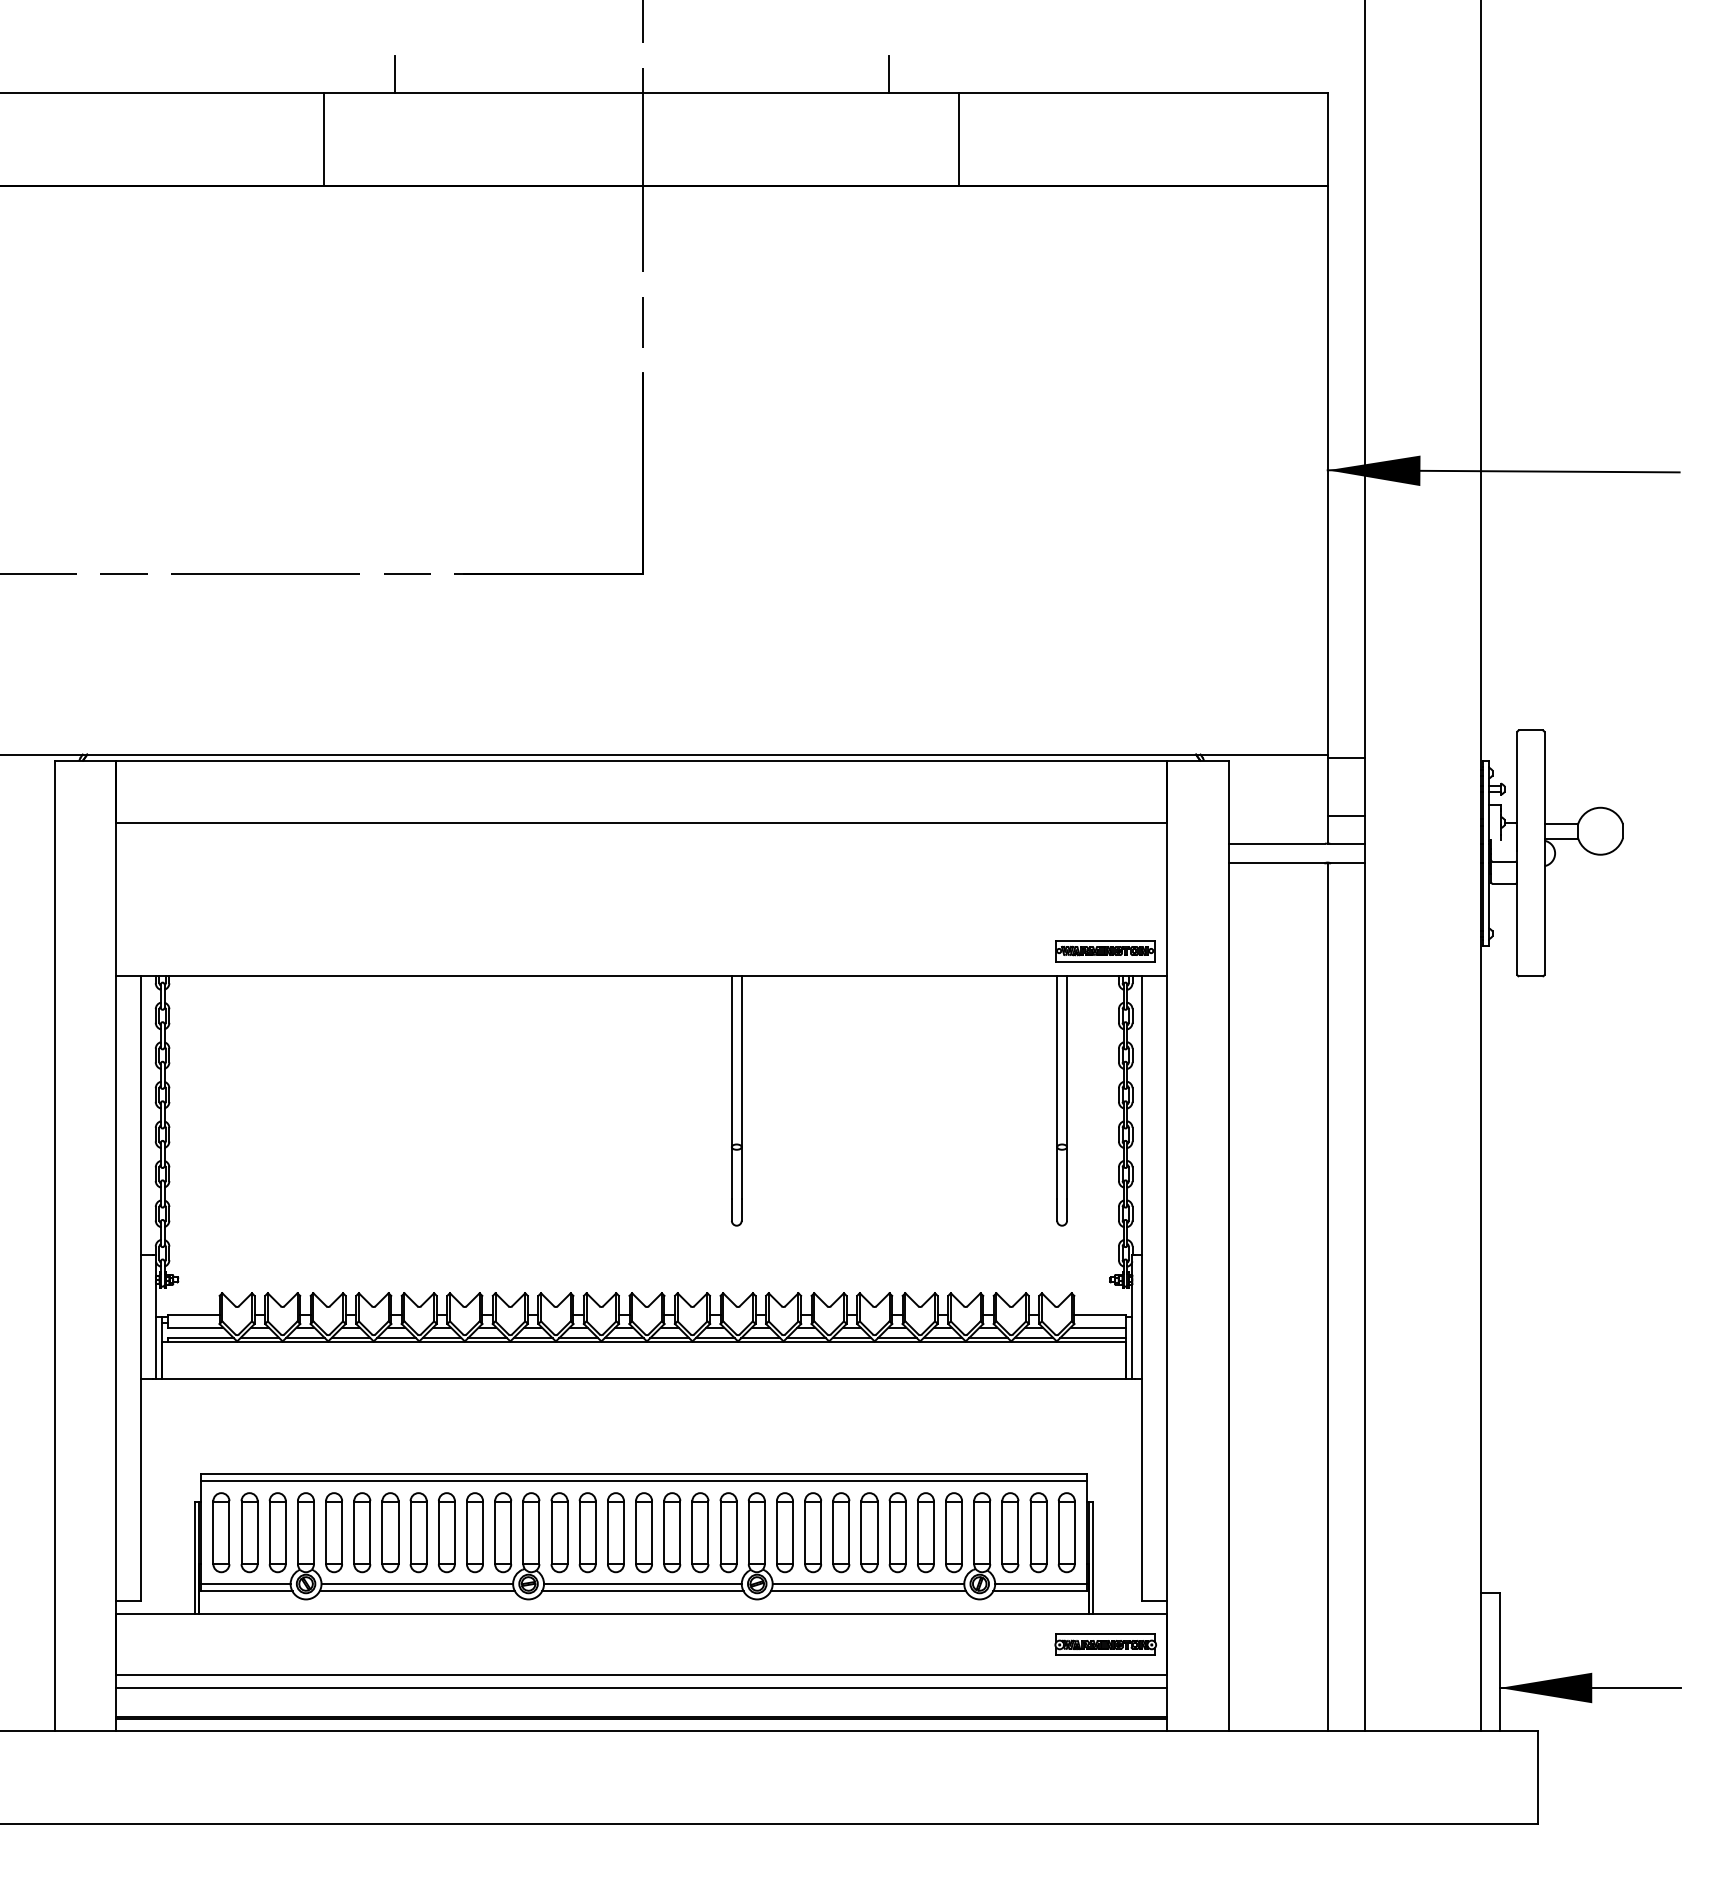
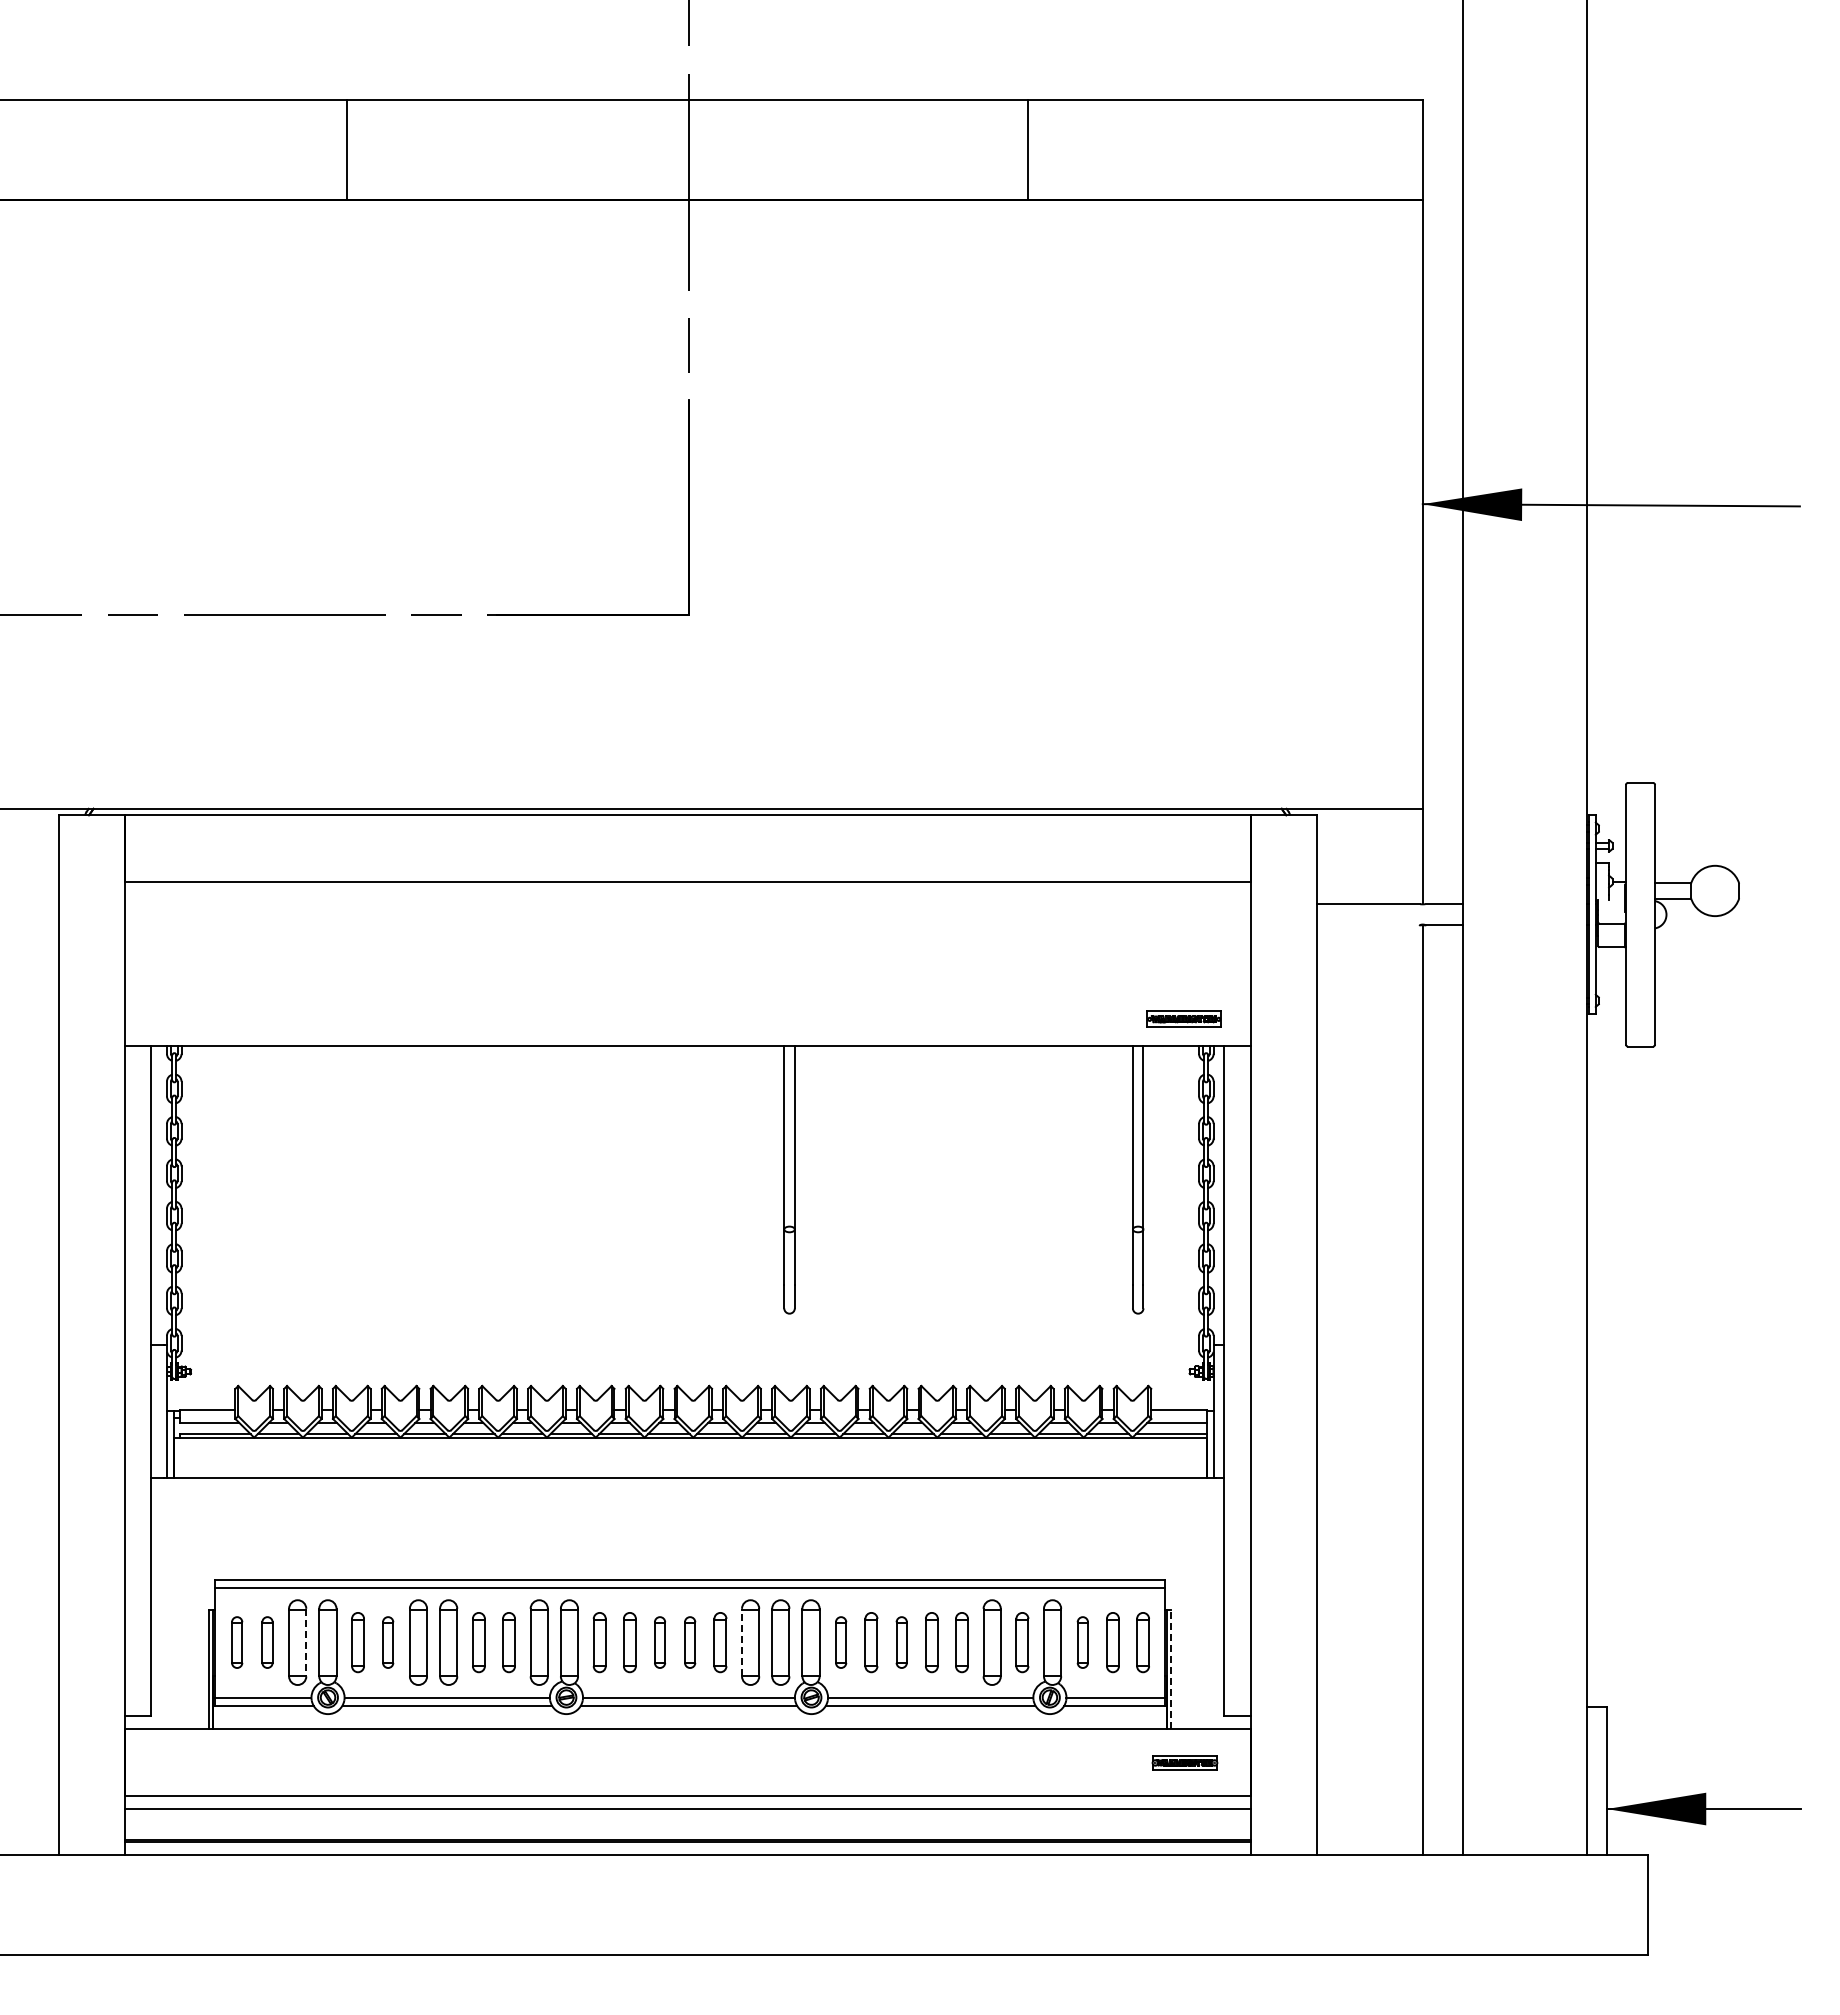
line: (394, 74) -> (422, 80), removed
line: (888, 74) -> (952, 80), removed
line: (1346, 758) -> (1442, 812), removed
line: (1346, 815) -> (1442, 874), removed
line: (1277, 863) -> (1368, 925), removed
part: (1104, 951) -> (1183, 1019), size x0.7
part: (220, 1532) -> (236, 1642), size x0.6
part: (249, 1532) -> (267, 1642), size x0.6
line: (285, 1532) -> (306, 1642), solid -> dashed
part: (333, 1532) -> (357, 1642), size x0.7
part: (361, 1532) -> (387, 1642), size x0.6
part: (446, 1532) -> (478, 1642), size x0.7
part: (474, 1532) -> (508, 1642), size x0.7
part: (559, 1532) -> (599, 1642), size x0.7
part: (587, 1532) -> (629, 1642), size x0.7
part: (615, 1532) -> (659, 1642), size x0.6
part: (643, 1532) -> (689, 1642), size x0.6
part: (672, 1532) -> (720, 1642), size x0.7
line: (692, 1532) -> (742, 1642), solid -> dashed
part: (784, 1532) -> (840, 1642), size x0.6
part: (813, 1532) -> (871, 1642), size x0.7
part: (841, 1532) -> (901, 1642), size x0.6
part: (869, 1532) -> (931, 1642), size x0.7
part: (897, 1532) -> (961, 1642), size x0.7
part: (954, 1532) -> (1022, 1642), size x0.7
part: (1010, 1532) -> (1082, 1642), size x0.6
part: (1038, 1532) -> (1112, 1642), size x0.7
part: (1066, 1532) -> (1142, 1642), size x0.7
line: (1093, 1557) -> (1171, 1669), solid -> dashed
part: (1105, 1644) -> (1184, 1762), size x0.6

